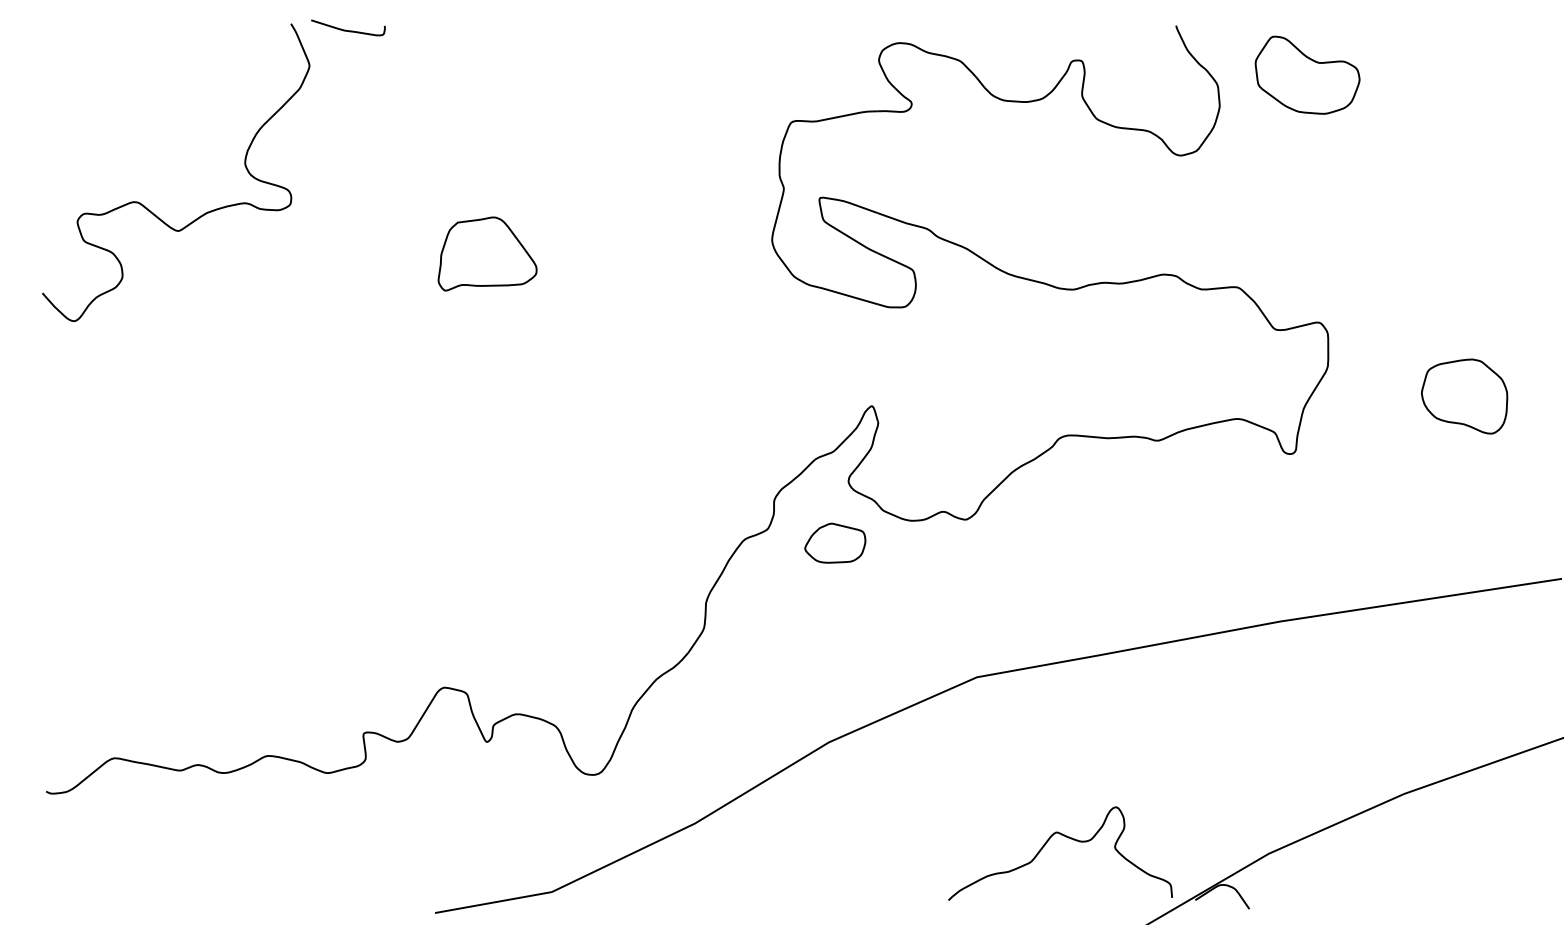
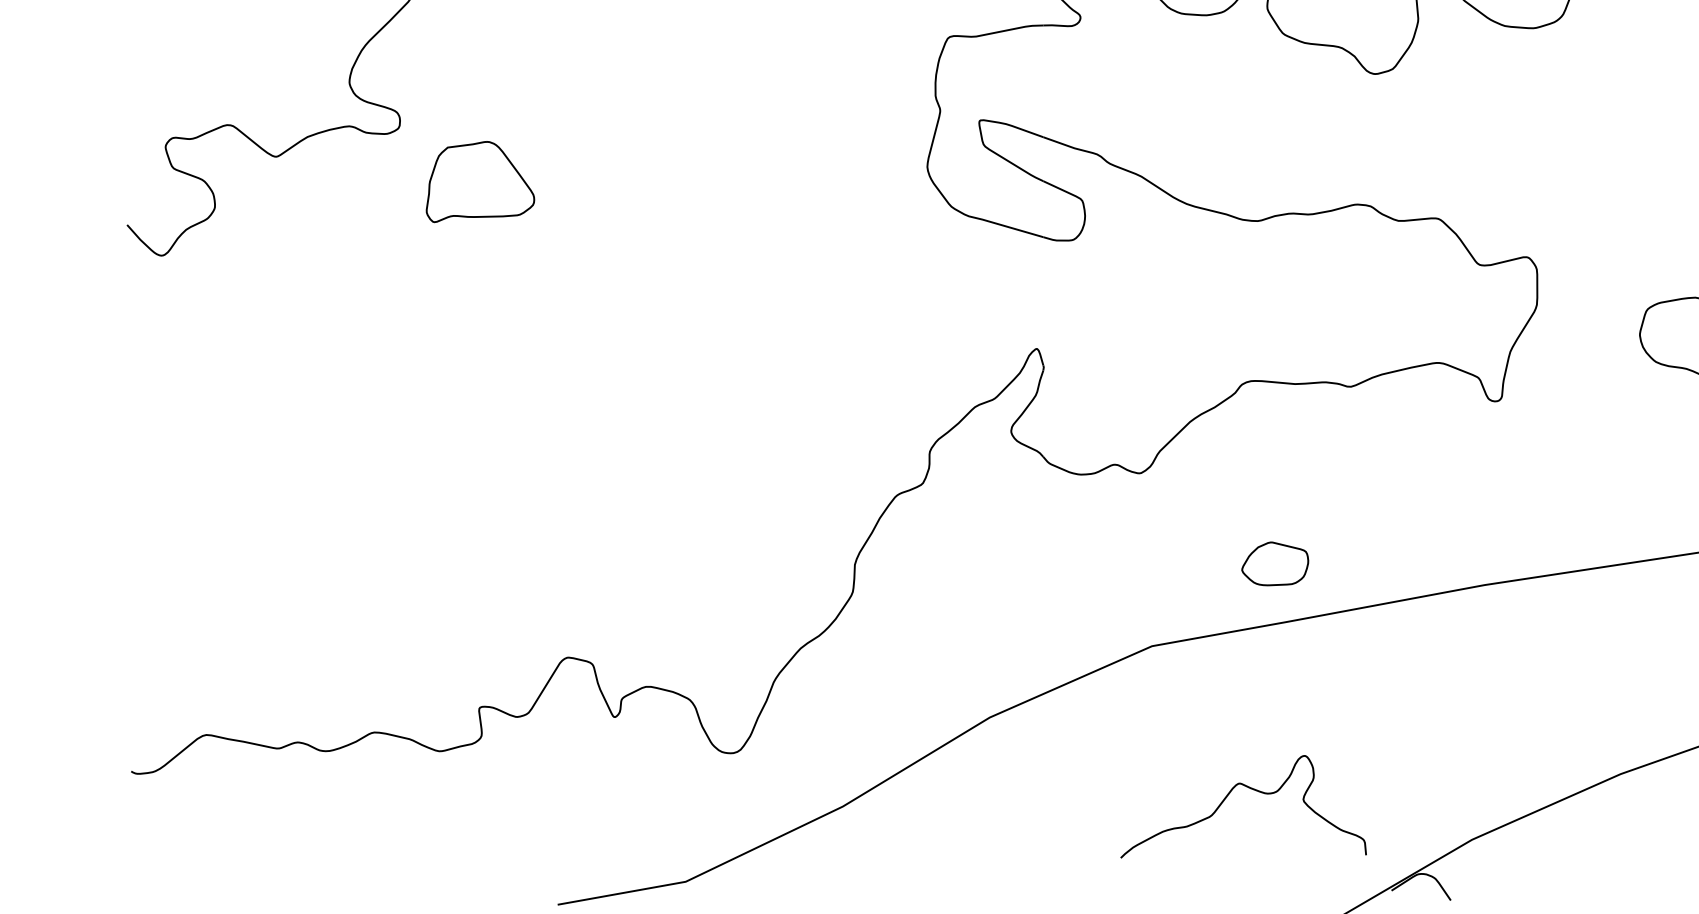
part: (487, 253) -> (480, 181), moved
part: (835, 542) -> (1275, 563), moved
curve: (1046, 844) -> (1228, 796), moved

